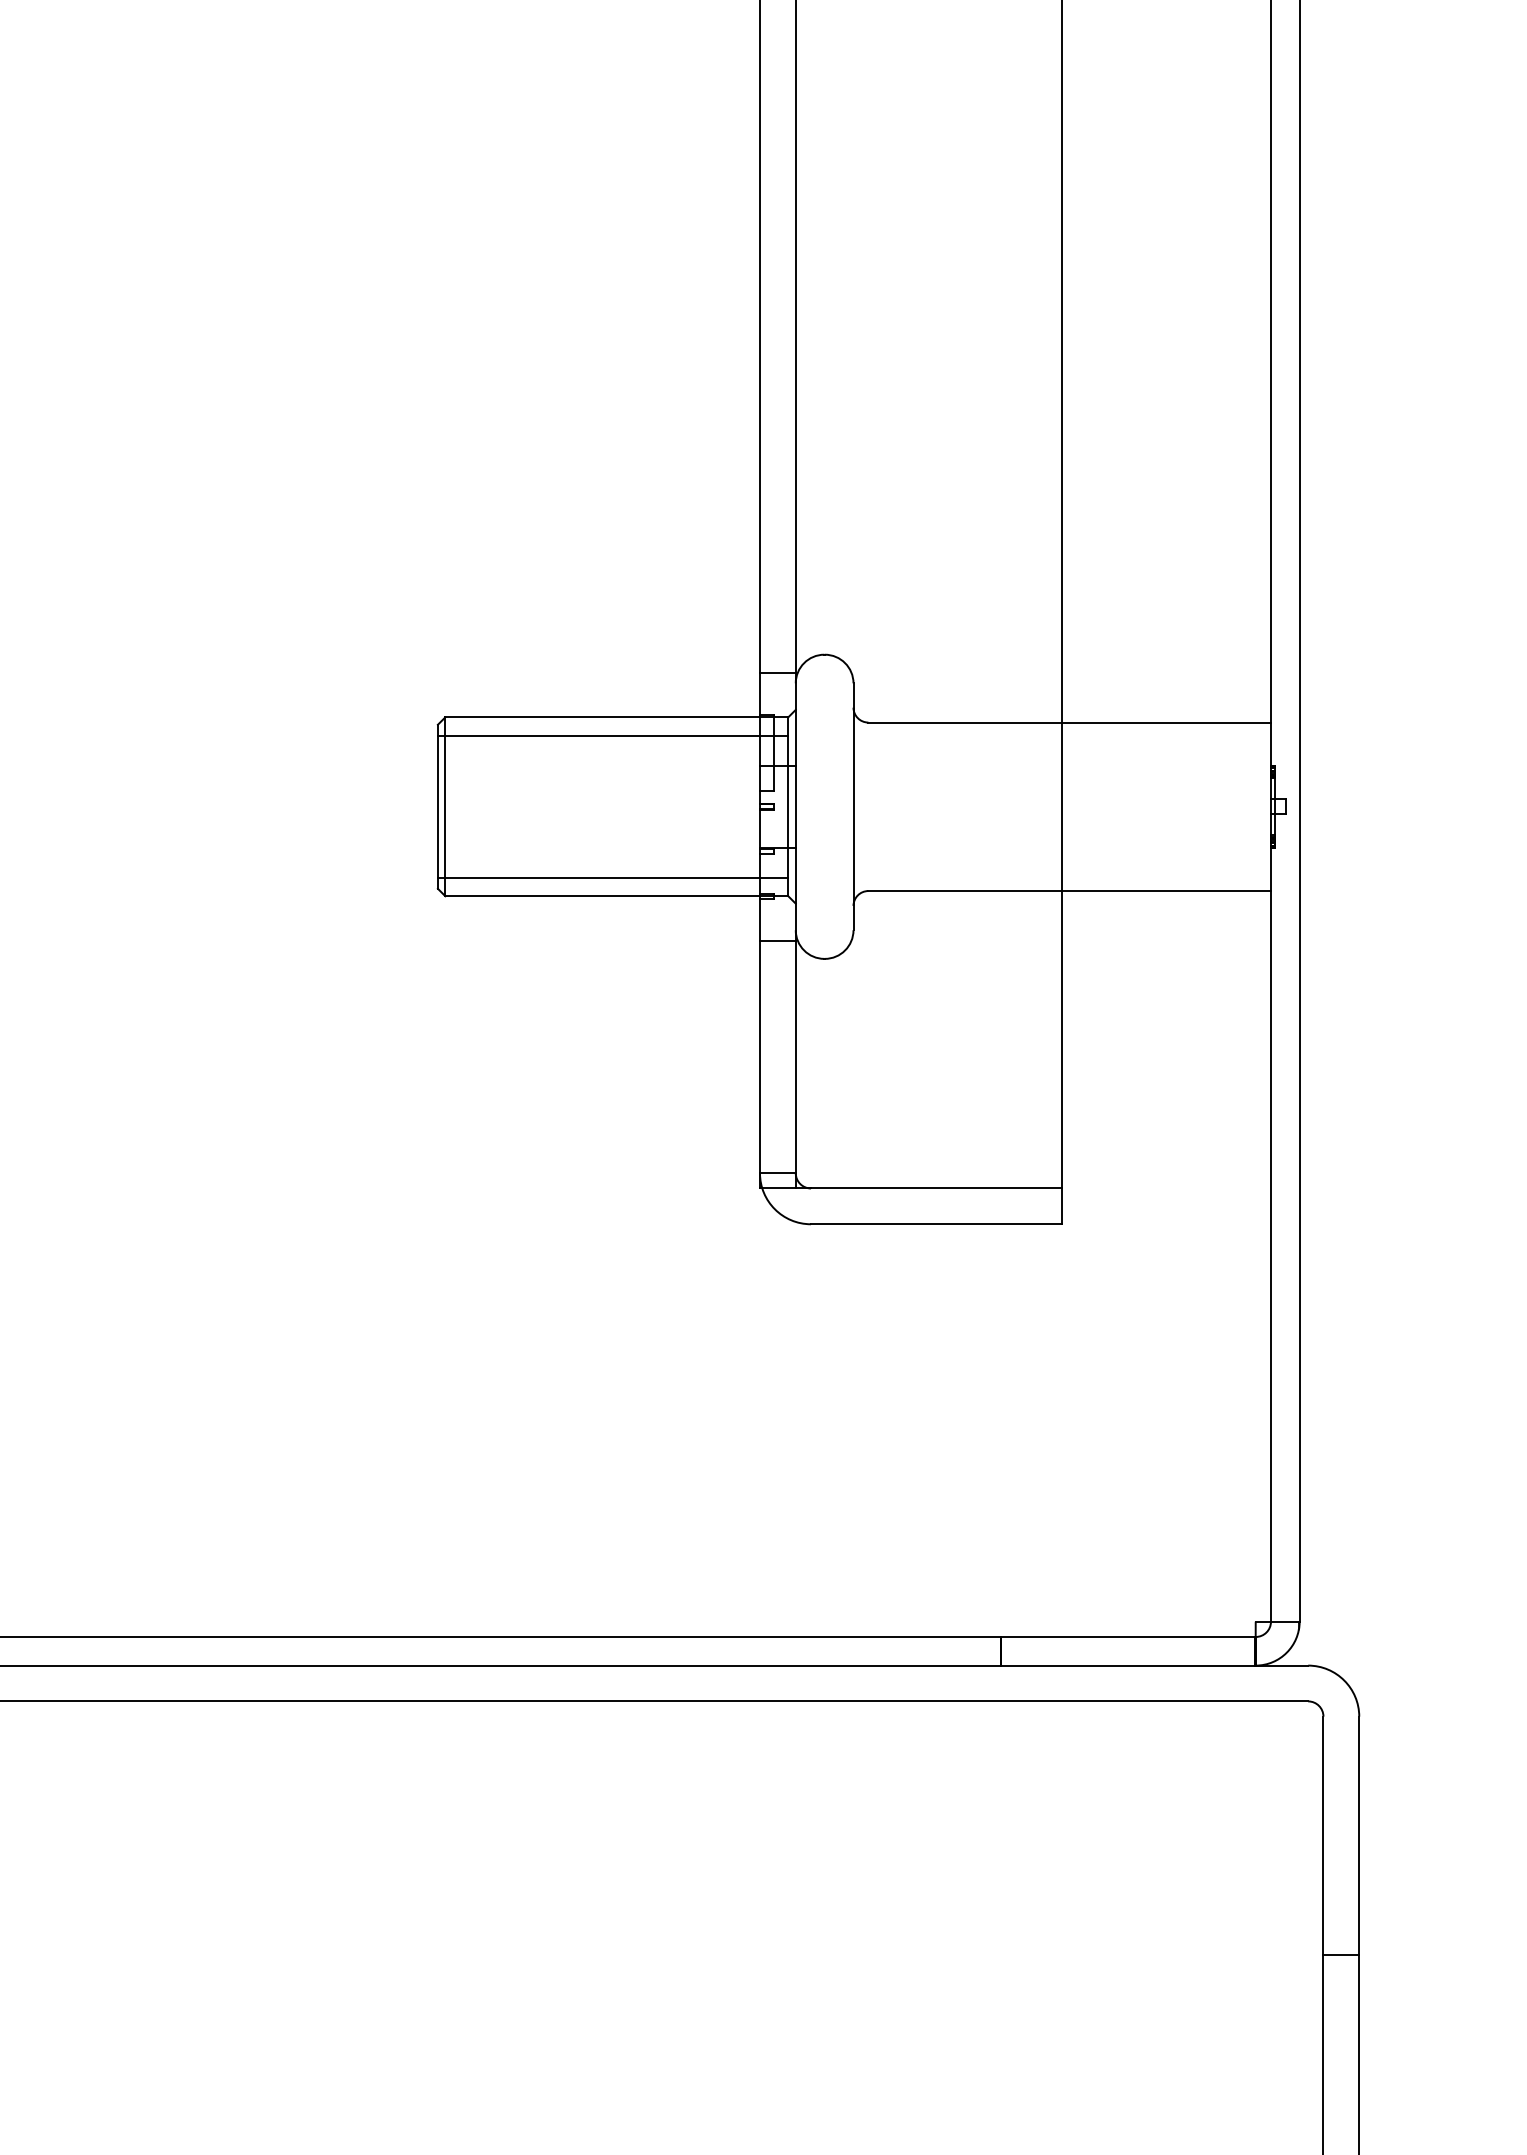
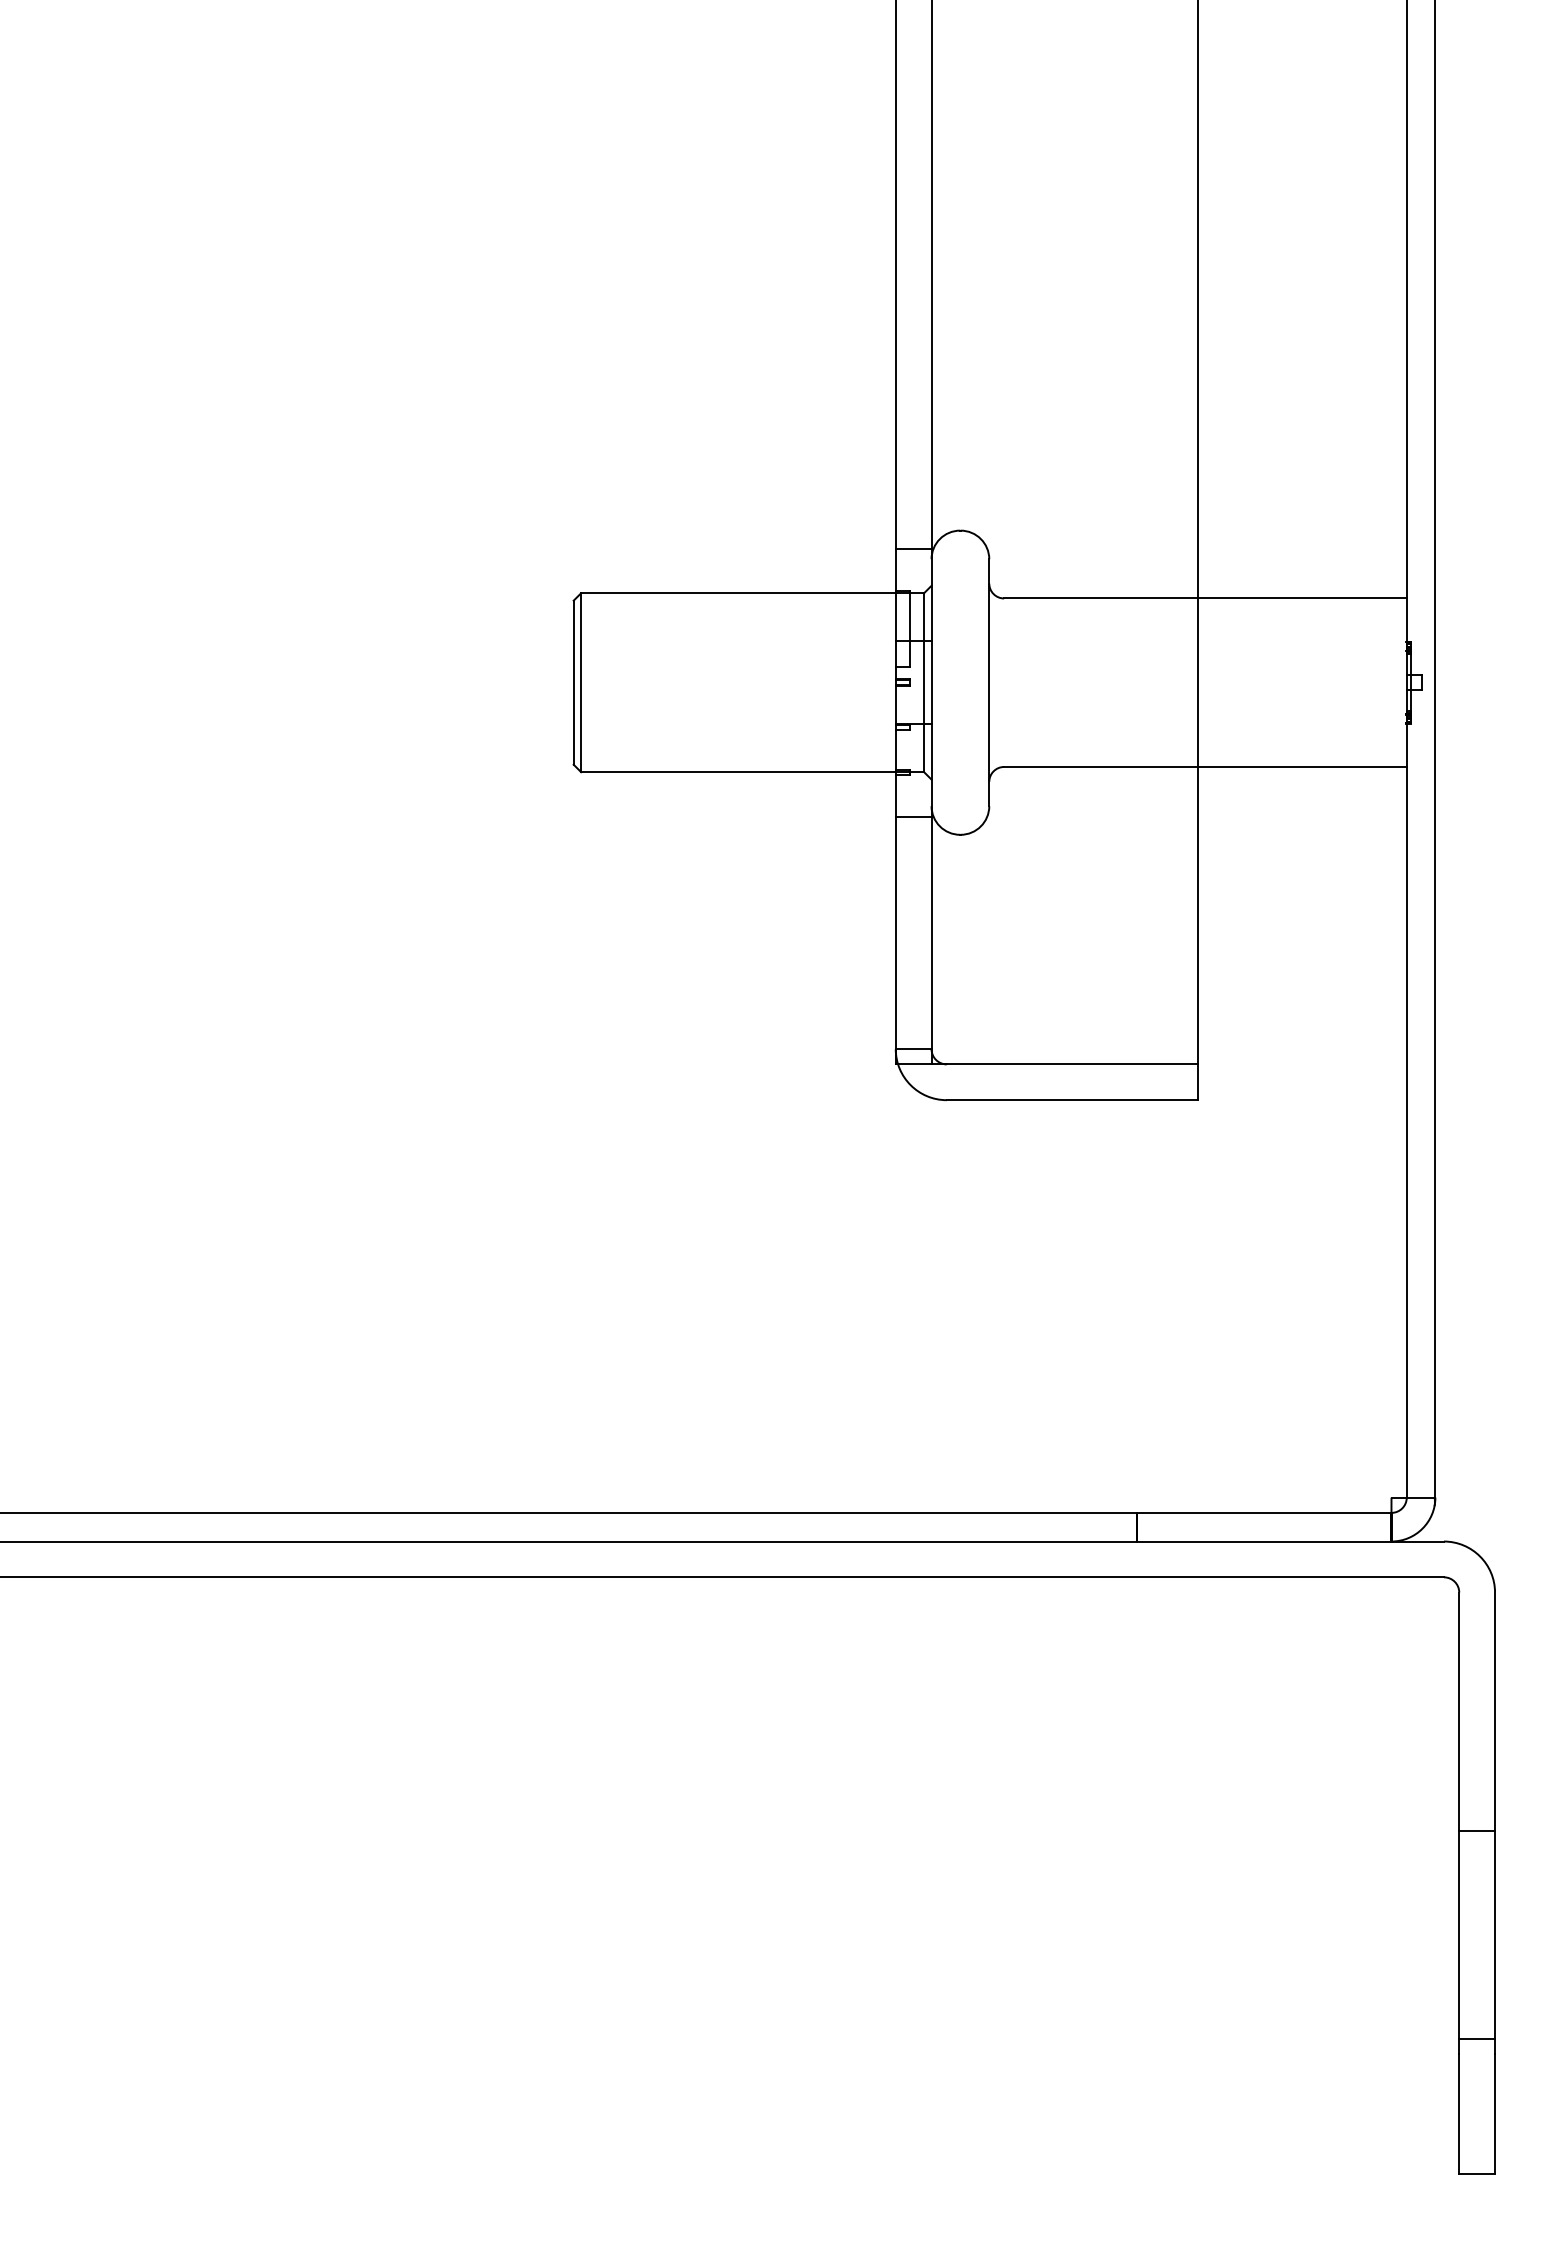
line: (612, 735) -> (748, 611), removed
line: (612, 877) -> (748, 753), removed

